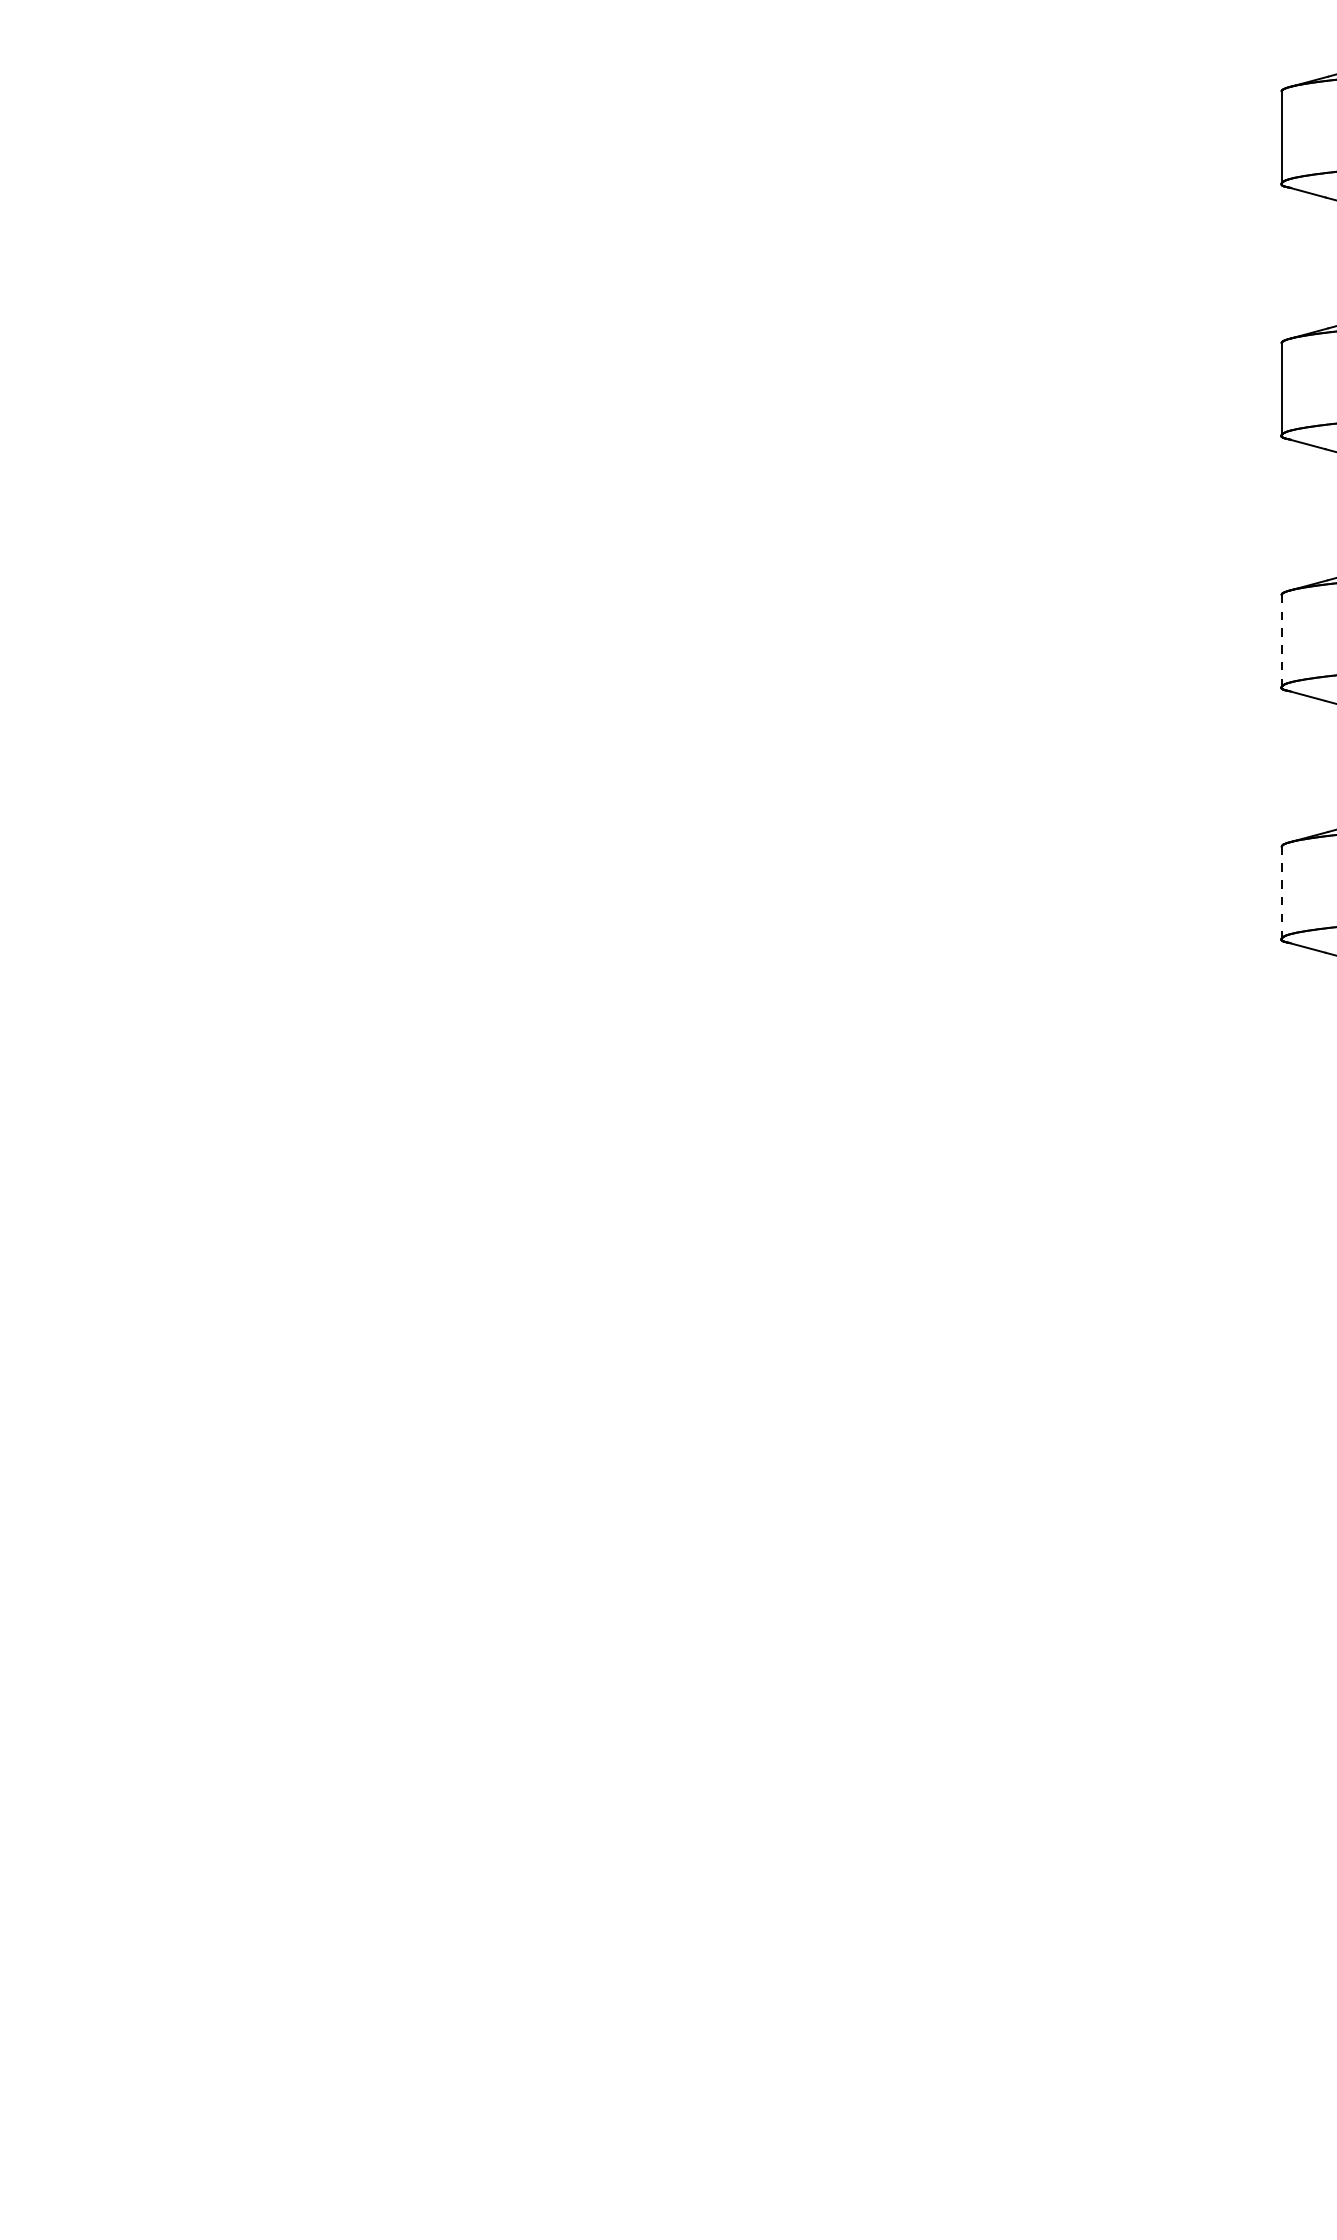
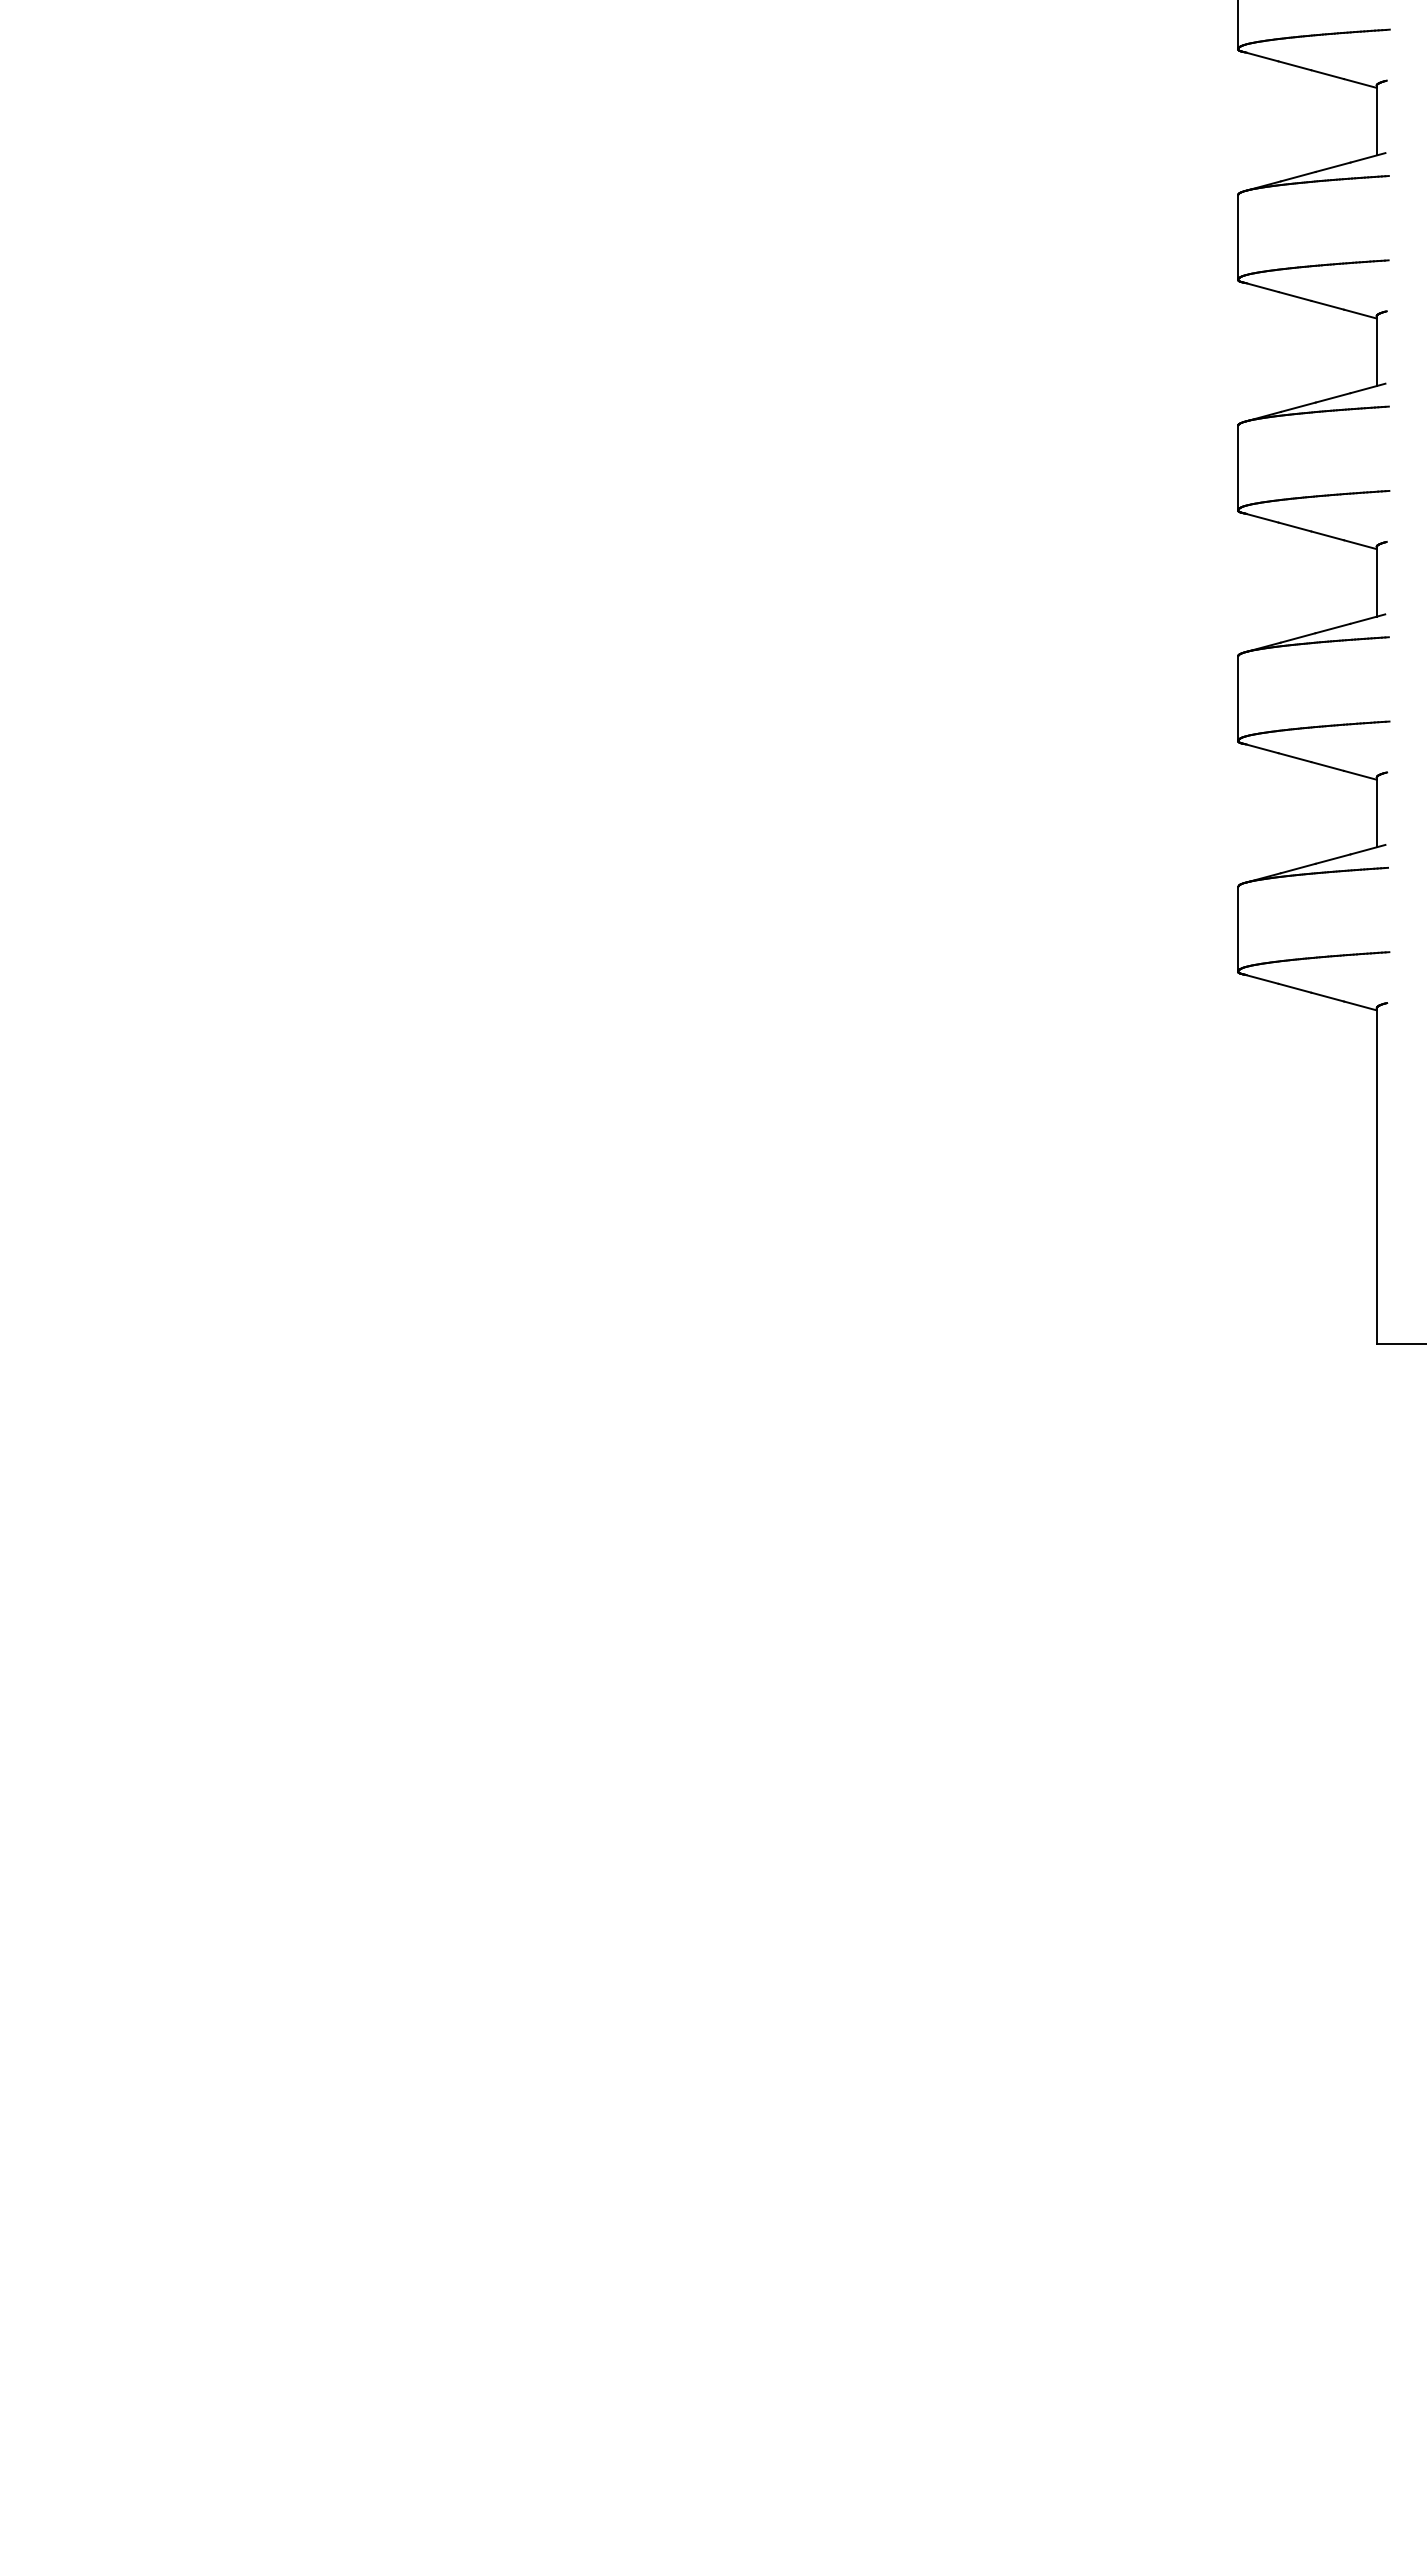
line: (1281, 641) -> (1238, 698), dashed -> solid
line: (1281, 893) -> (1238, 929), dashed -> solid

